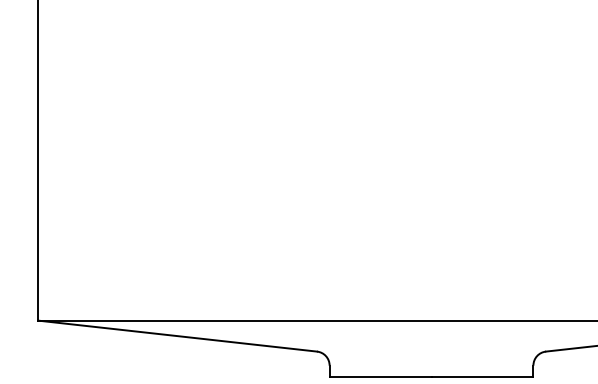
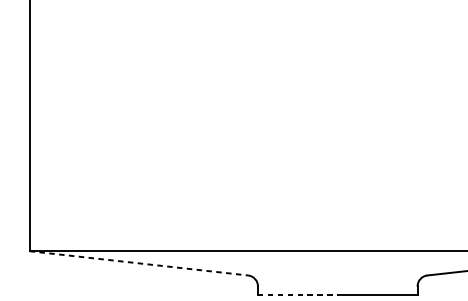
line: (177, 336) -> (138, 263), solid -> dashed
line: (380, 376) -> (297, 294), solid -> dashed

